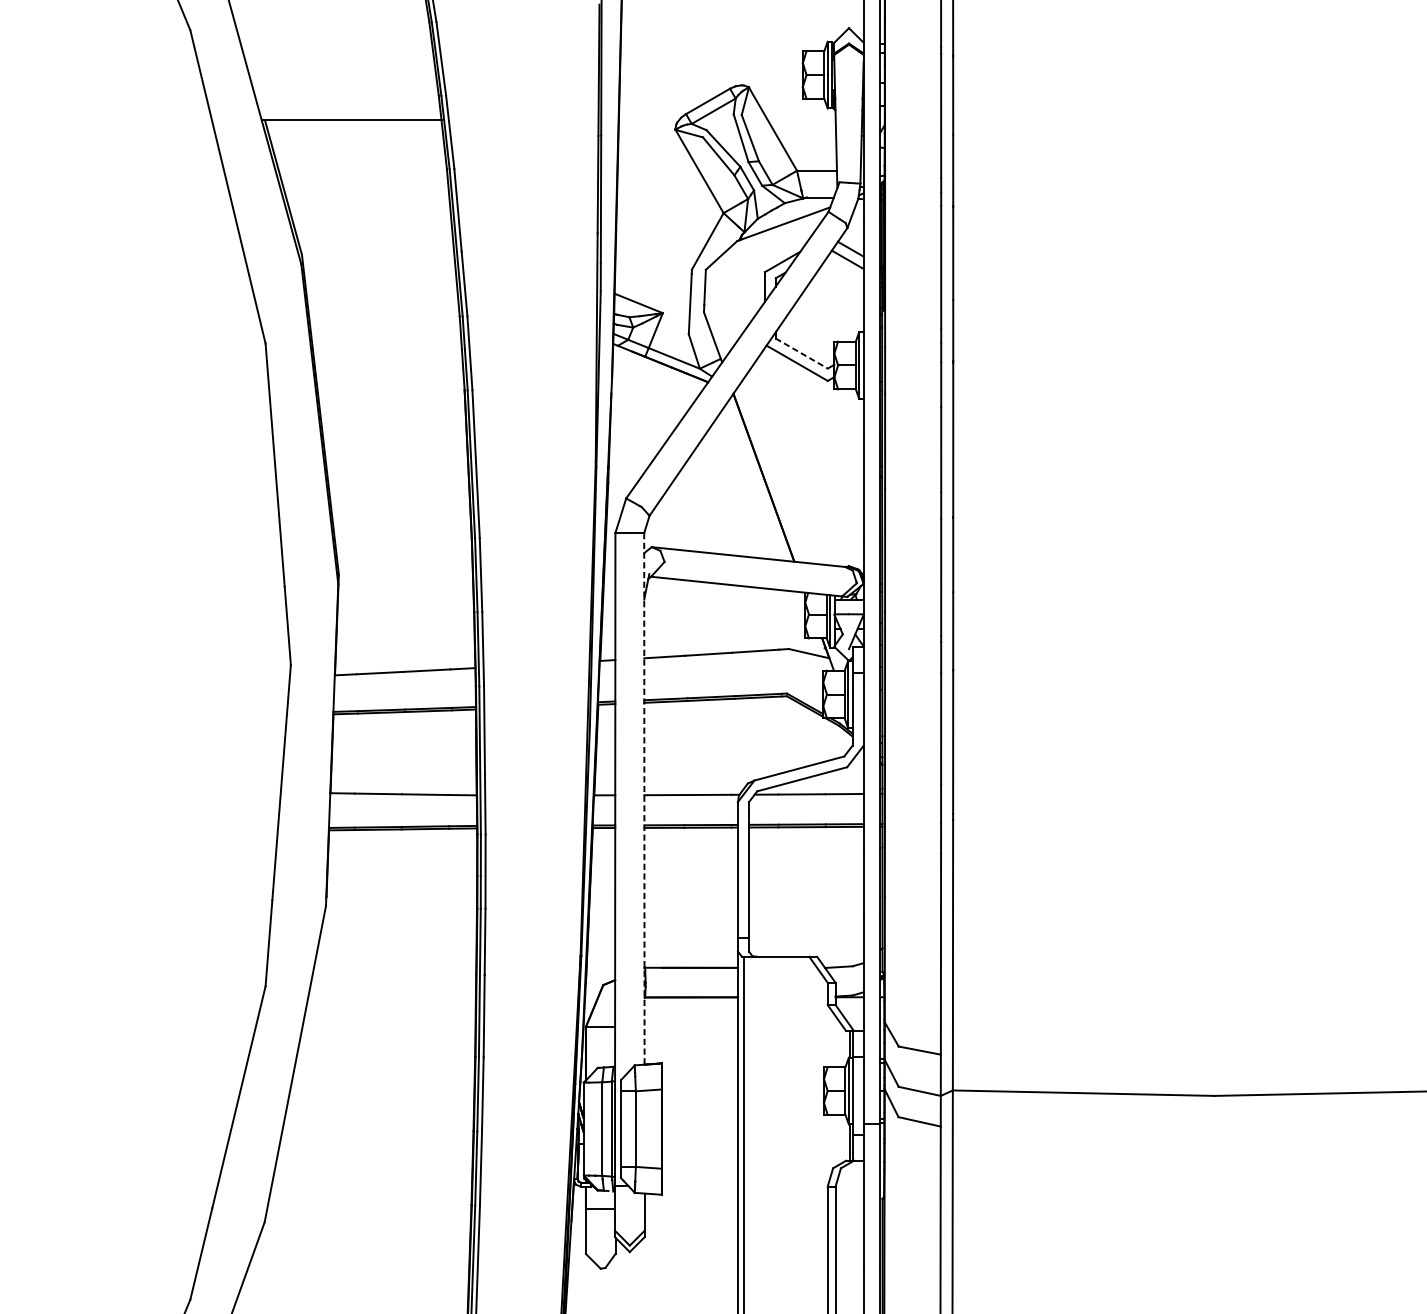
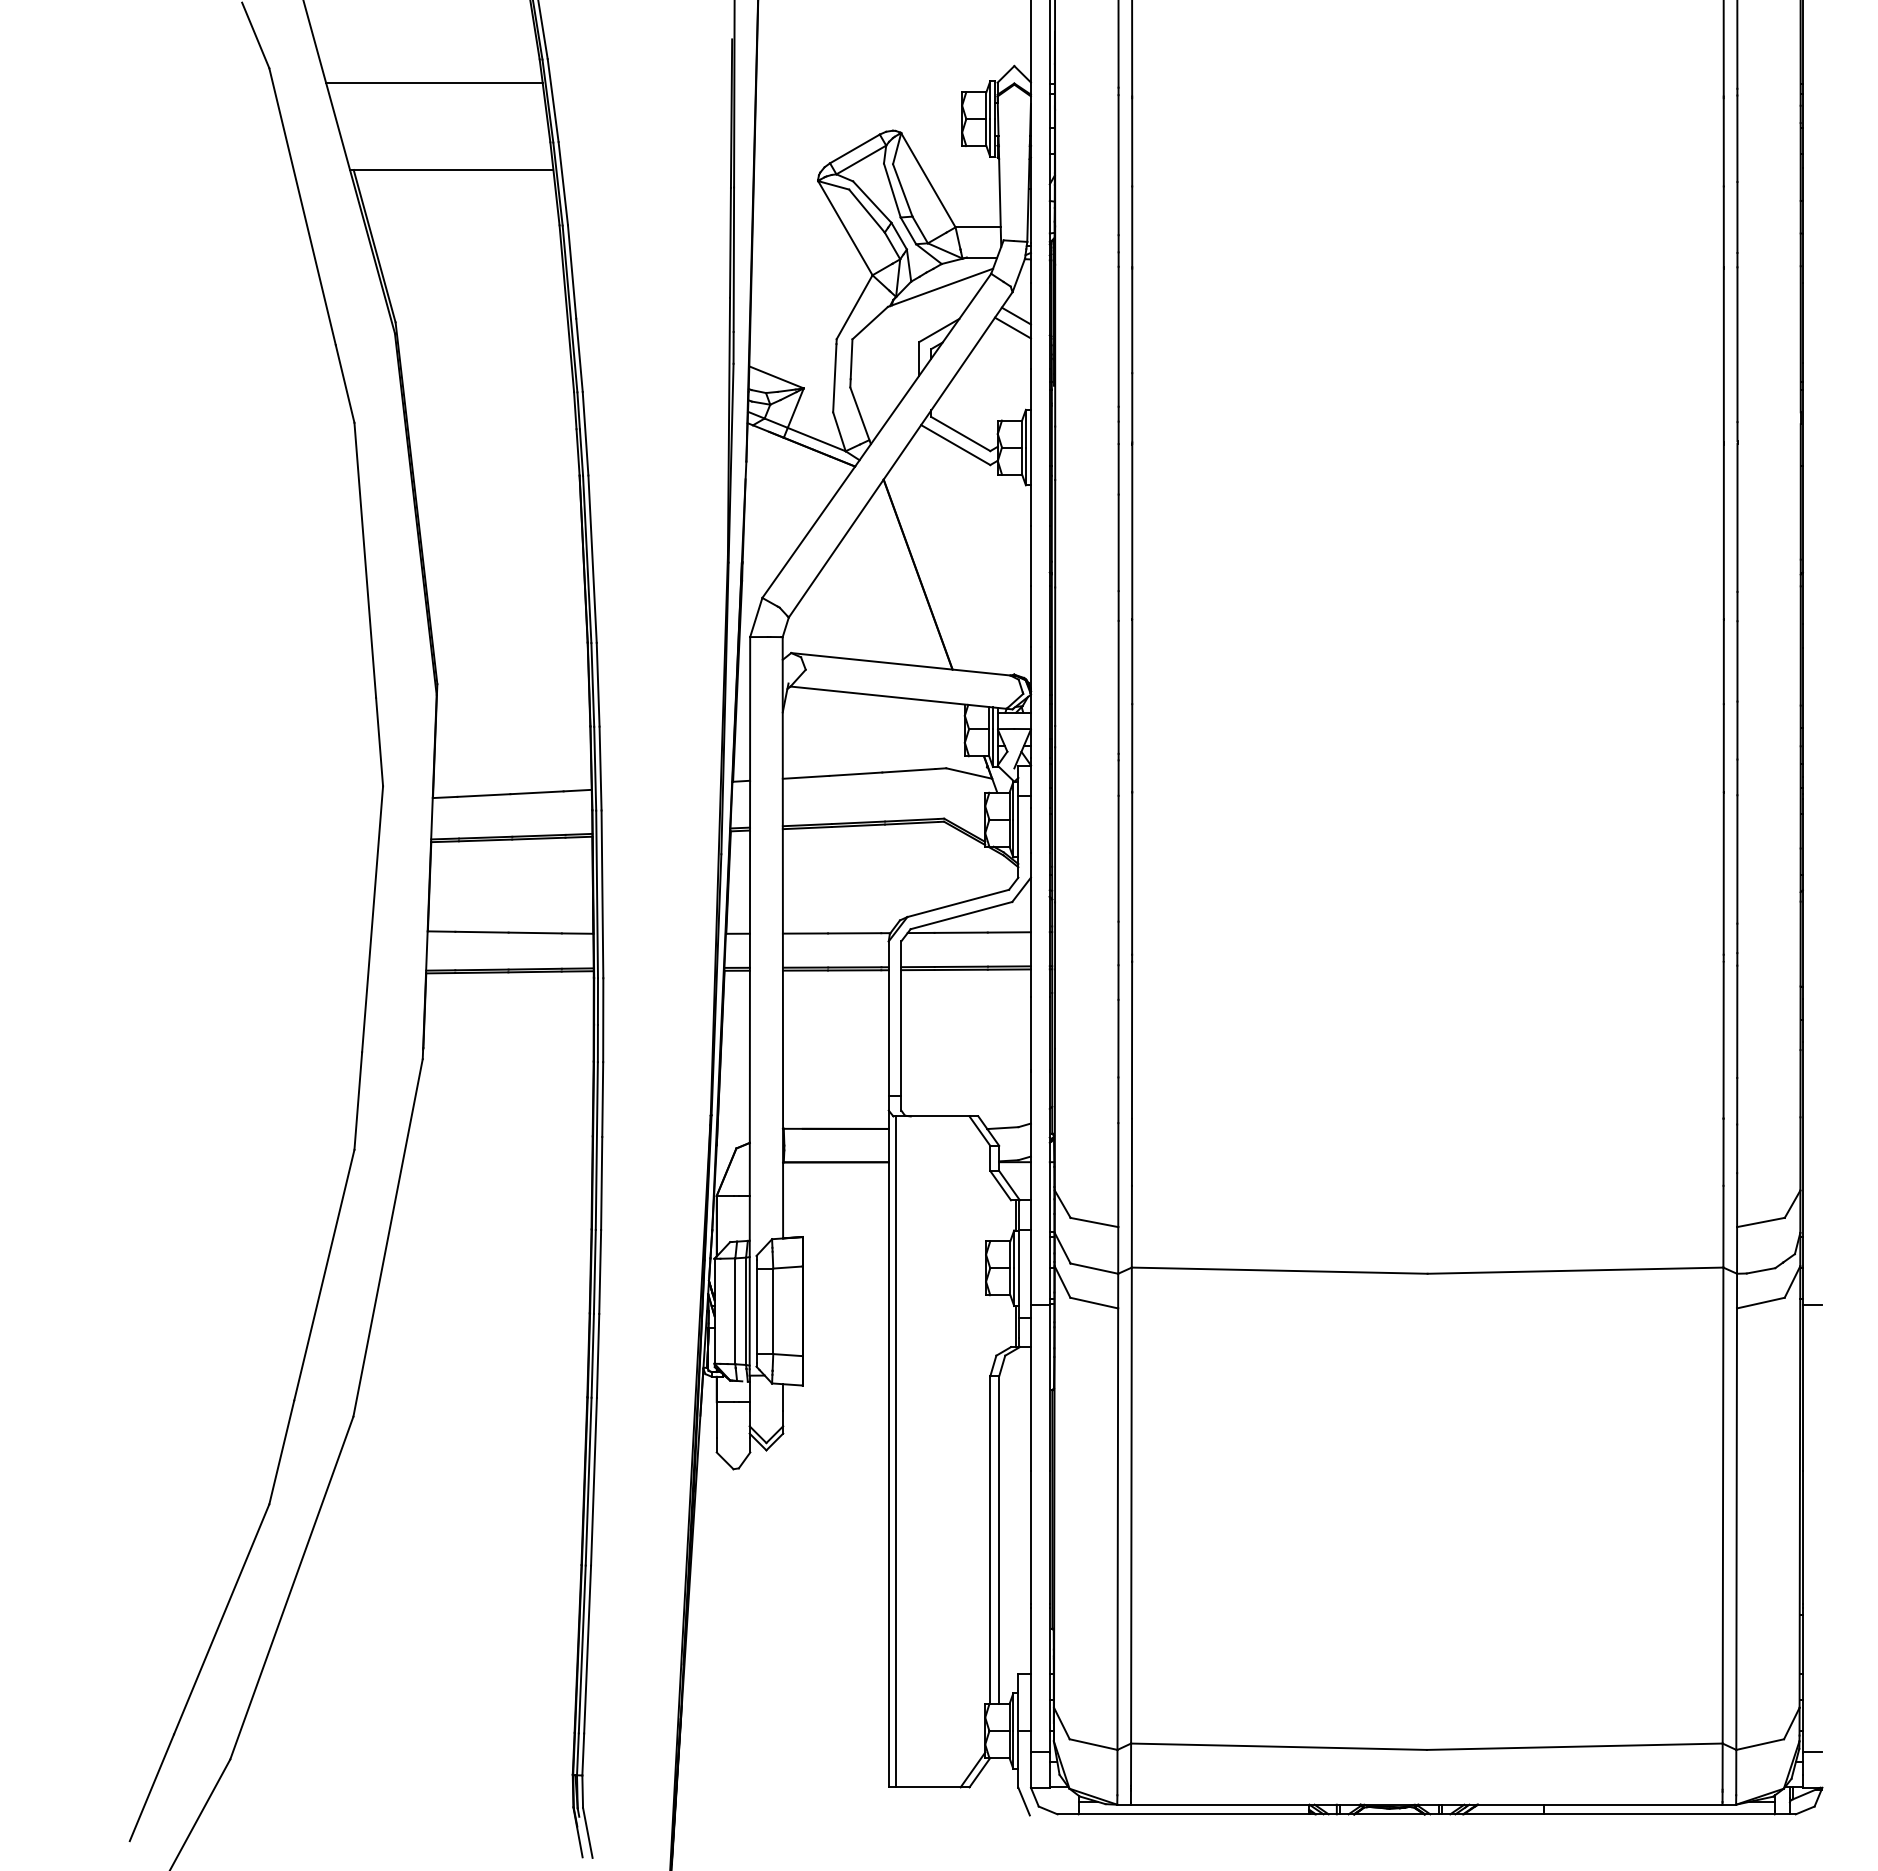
line: (336, 43) -> (434, 83), added
line: (802, 353) -> (961, 434), dashed -> solid
line: (644, 798) -> (782, 937), dashed -> solid

